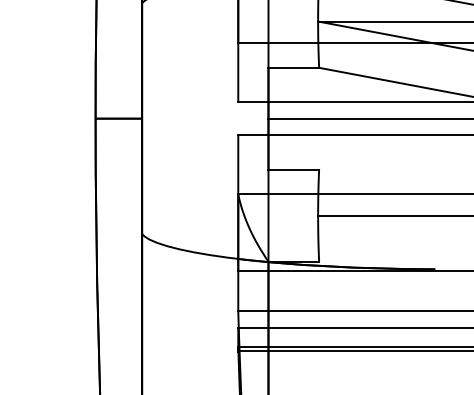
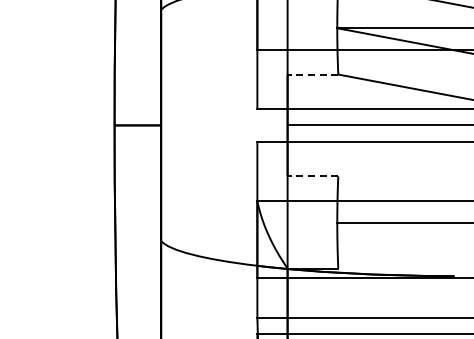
line: (293, 67) -> (312, 74), solid -> dashed
line: (293, 169) -> (312, 176), solid -> dashed

